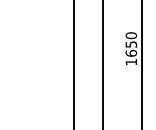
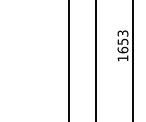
text: (130, 35) -> (122, 33), 1650 -> 1653

